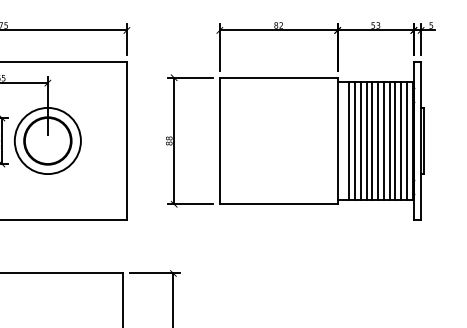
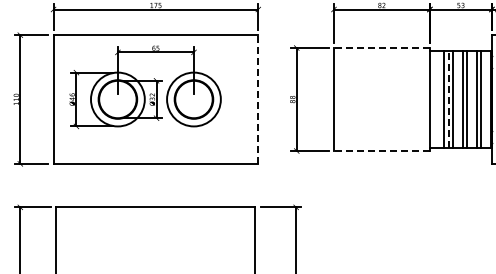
line: (278, 78) -> (381, 48), solid -> dashed
line: (127, 140) -> (258, 99), solid -> dashed
line: (349, 140) -> (439, 99), removed
line: (360, 140) -> (448, 99), solid -> dashed
line: (371, 140) -> (457, 99), removed
line: (390, 140) -> (472, 99), removed
line: (407, 140) -> (486, 99), removed
line: (278, 204) -> (381, 151), solid -> dashed

